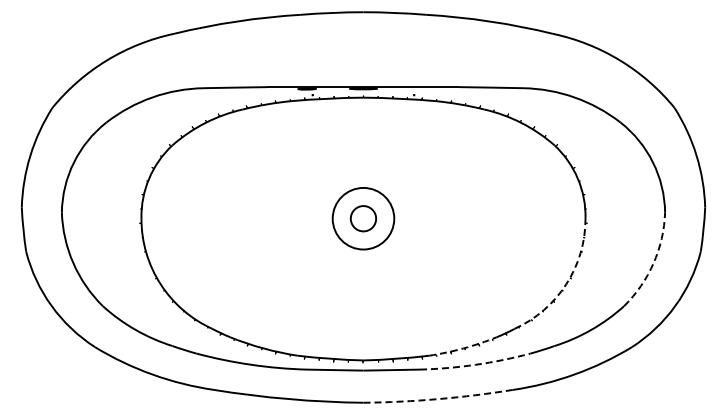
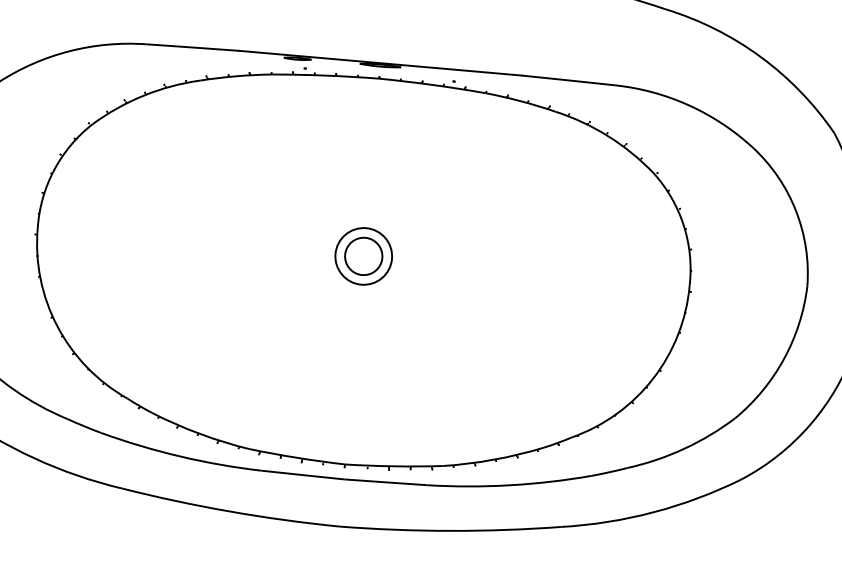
circle: (363, 218) -> (363, 256), size x0.62
arc: (653, 263) -> (783, 359), dashed -> solid
arc: (566, 284) -> (653, 379), dashed -> solid
arc: (463, 348) -> (493, 459), dashed -> solid
arc: (475, 364) -> (509, 484), dashed -> solid
arc: (438, 399) -> (450, 531), dashed -> solid

